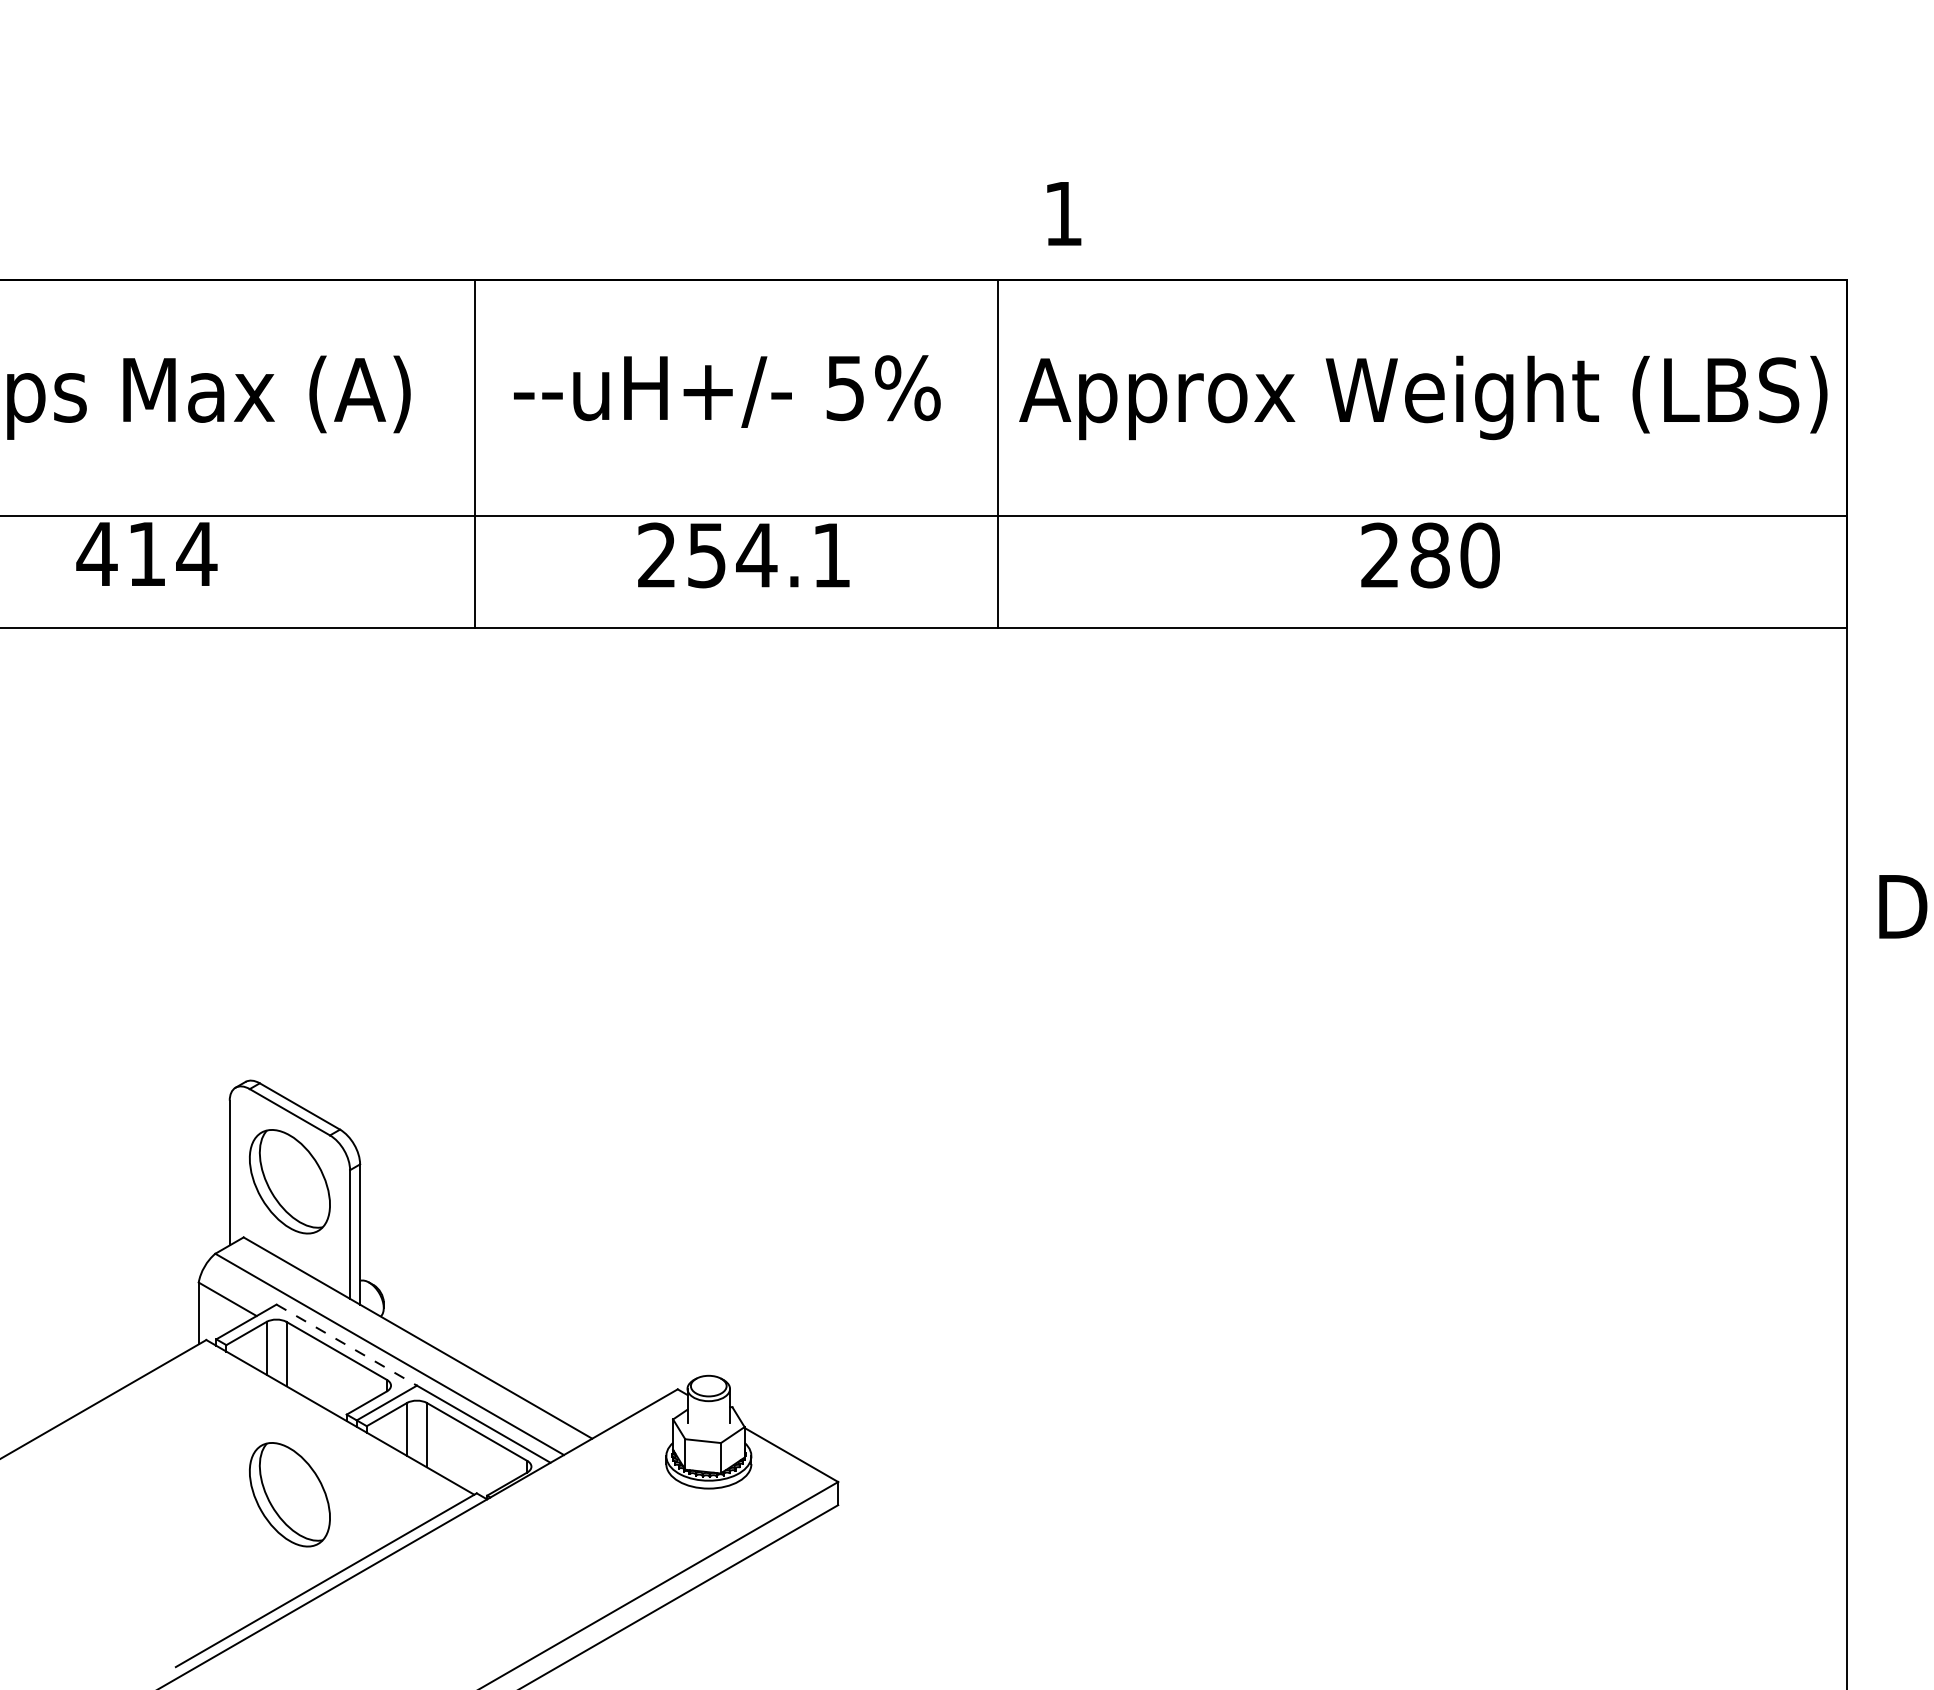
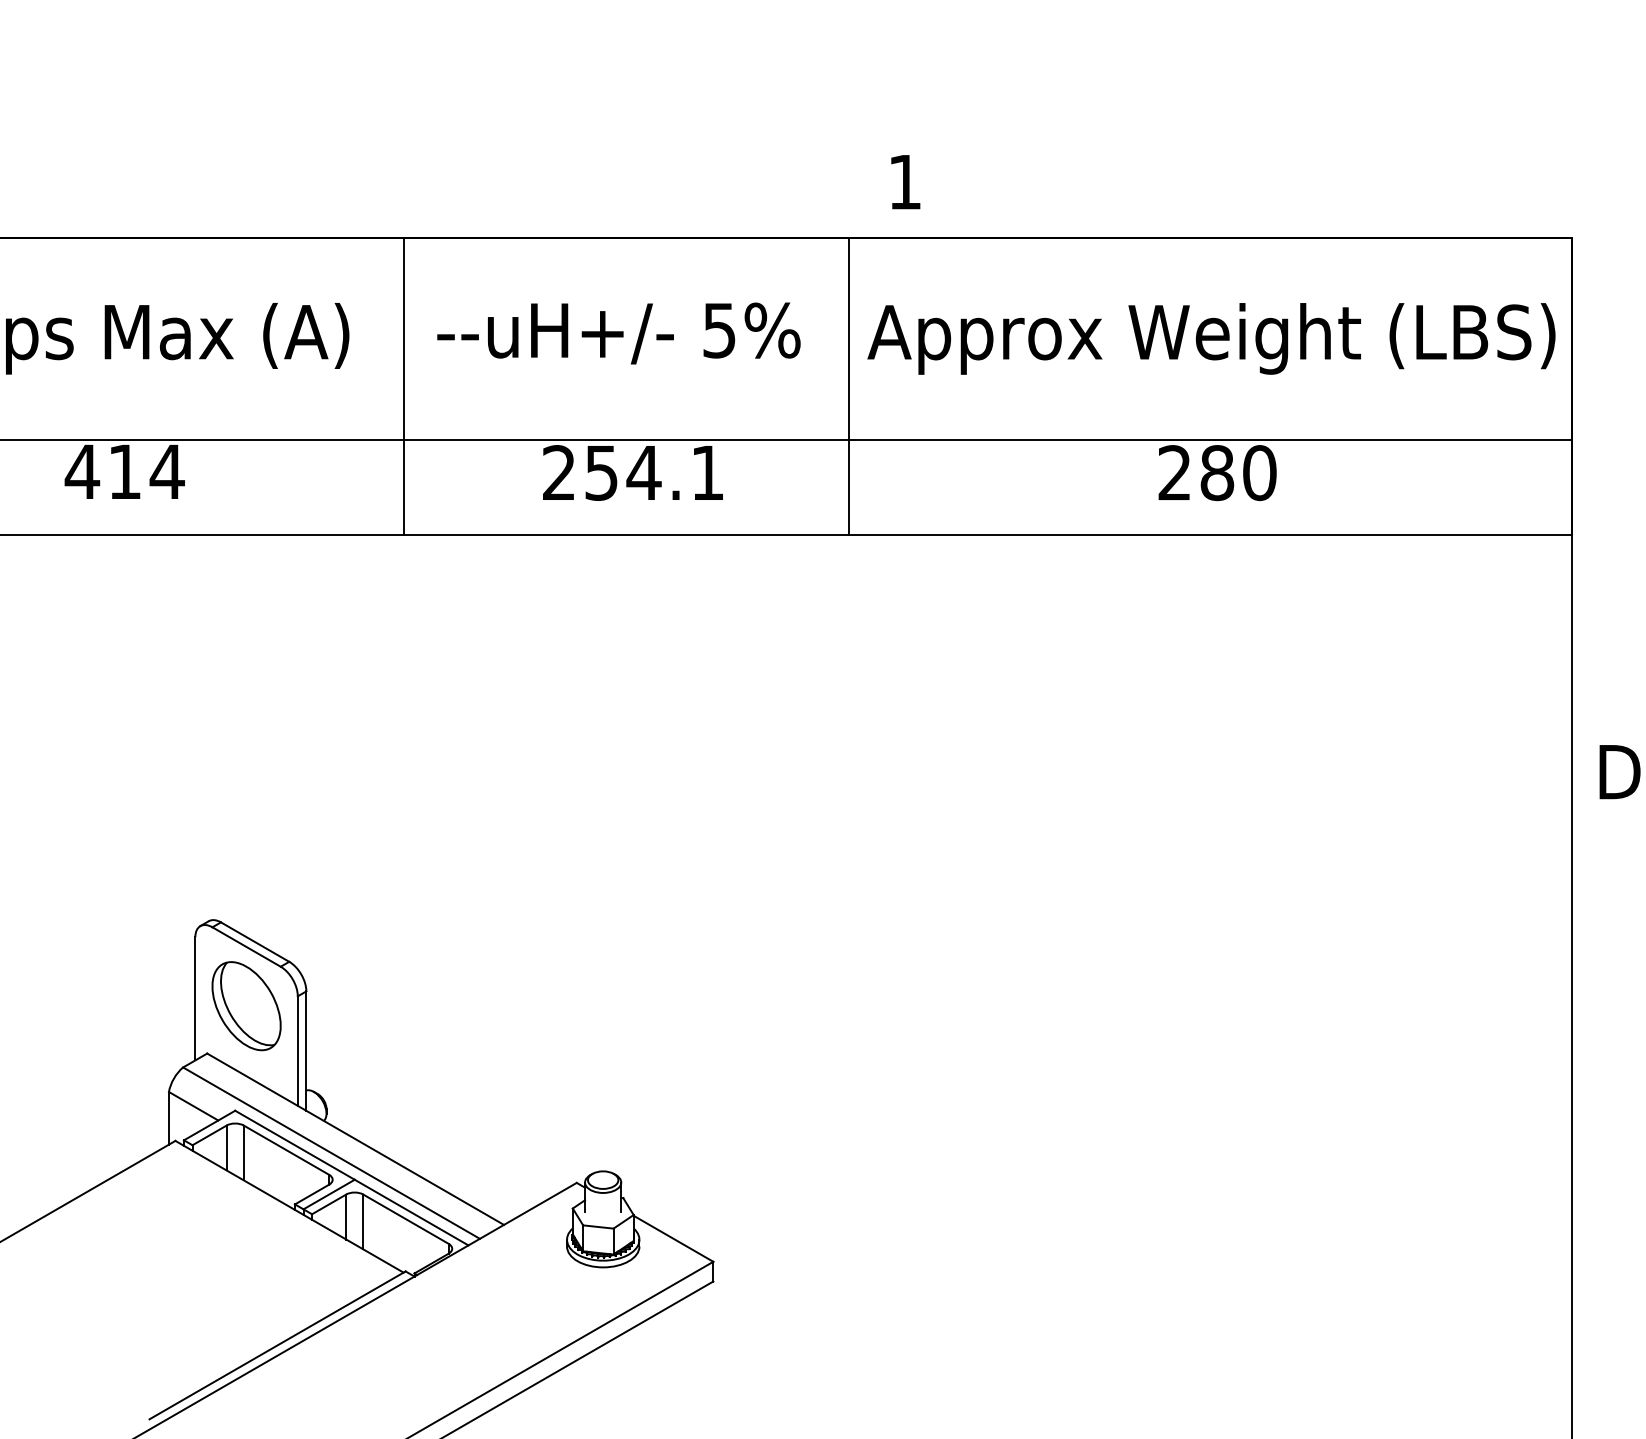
line: (347, 1345) -> (295, 1145), dashed -> solid
part: (289, 1494) -> (246, 1272), removed

